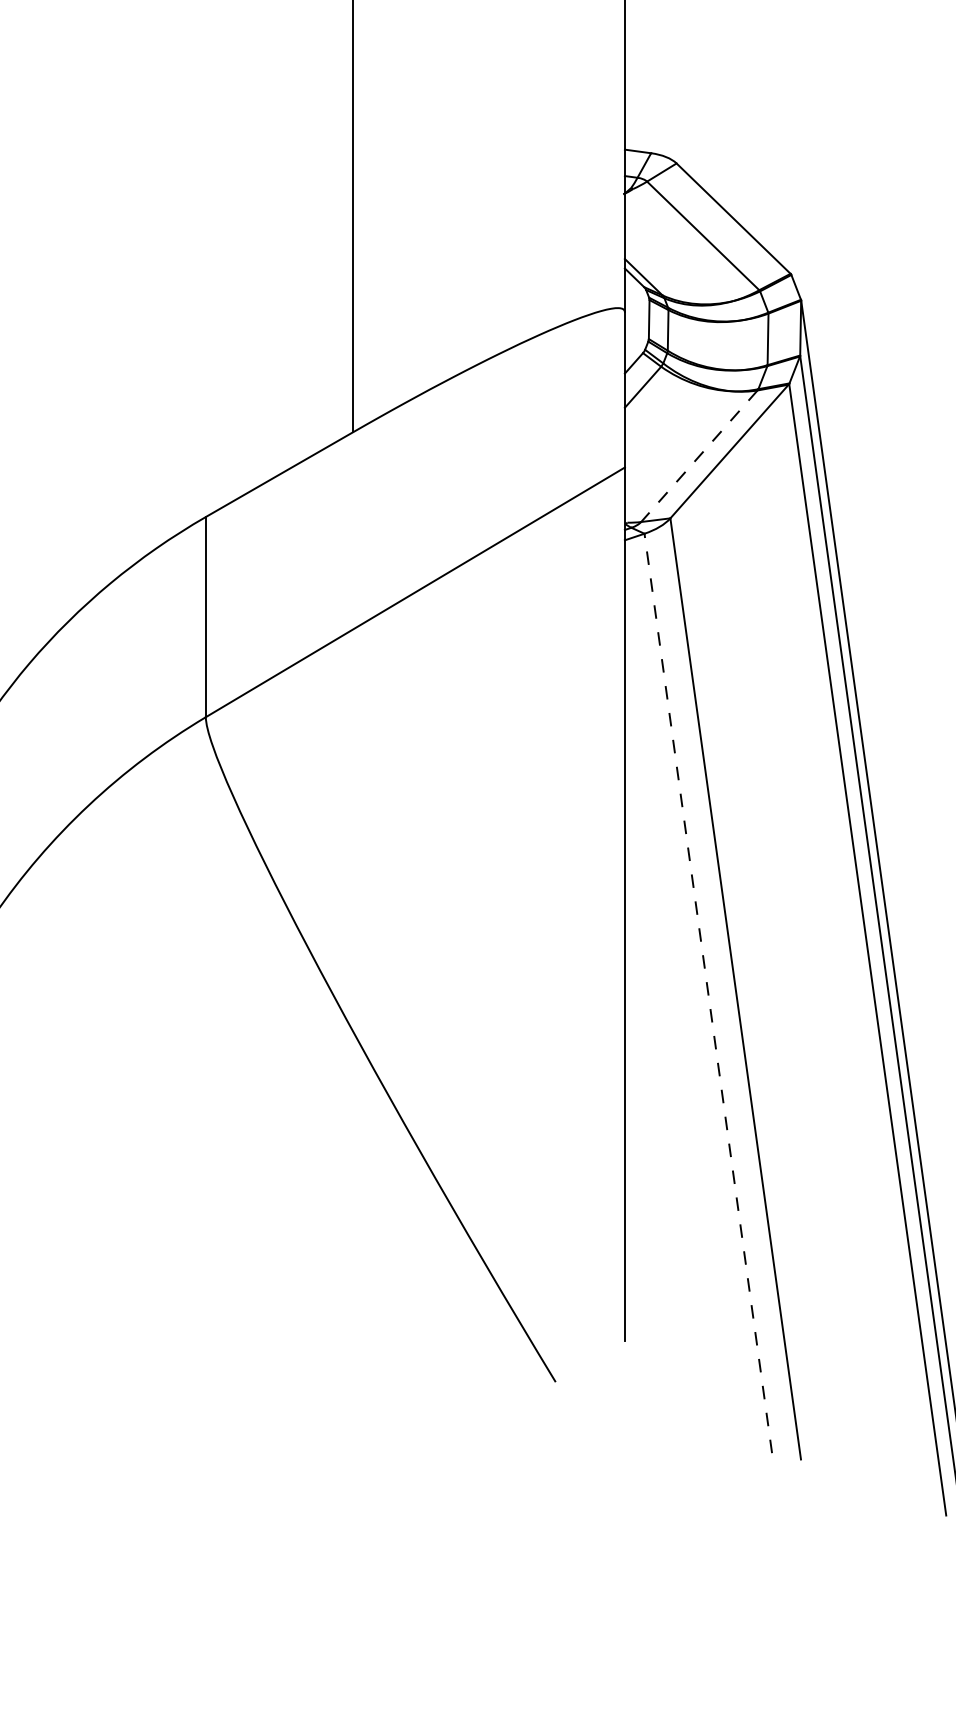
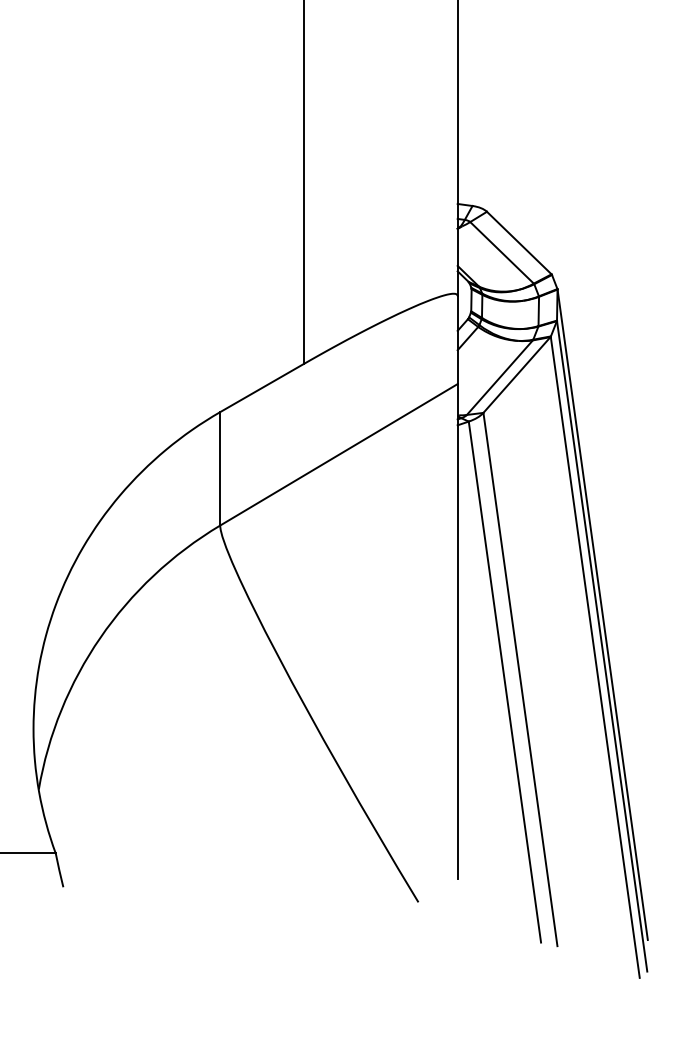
line: (698, 455) -> (499, 377), dashed -> solid
line: (707, 994) -> (504, 682), dashed -> solid

